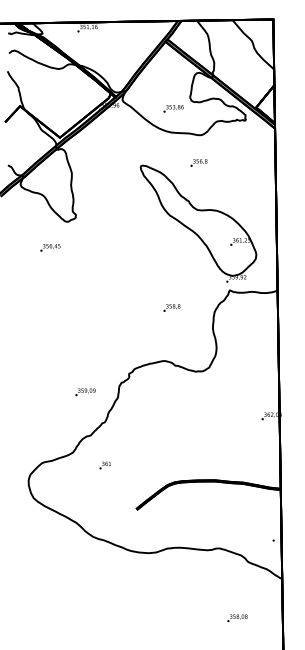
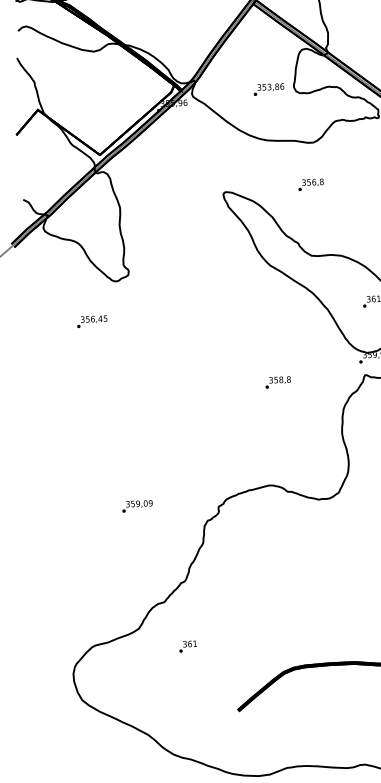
text: (173, 108) -> (268, 89), moved
text: (171, 307) -> (277, 381), moved
text: (85, 392) -> (137, 506), moved

